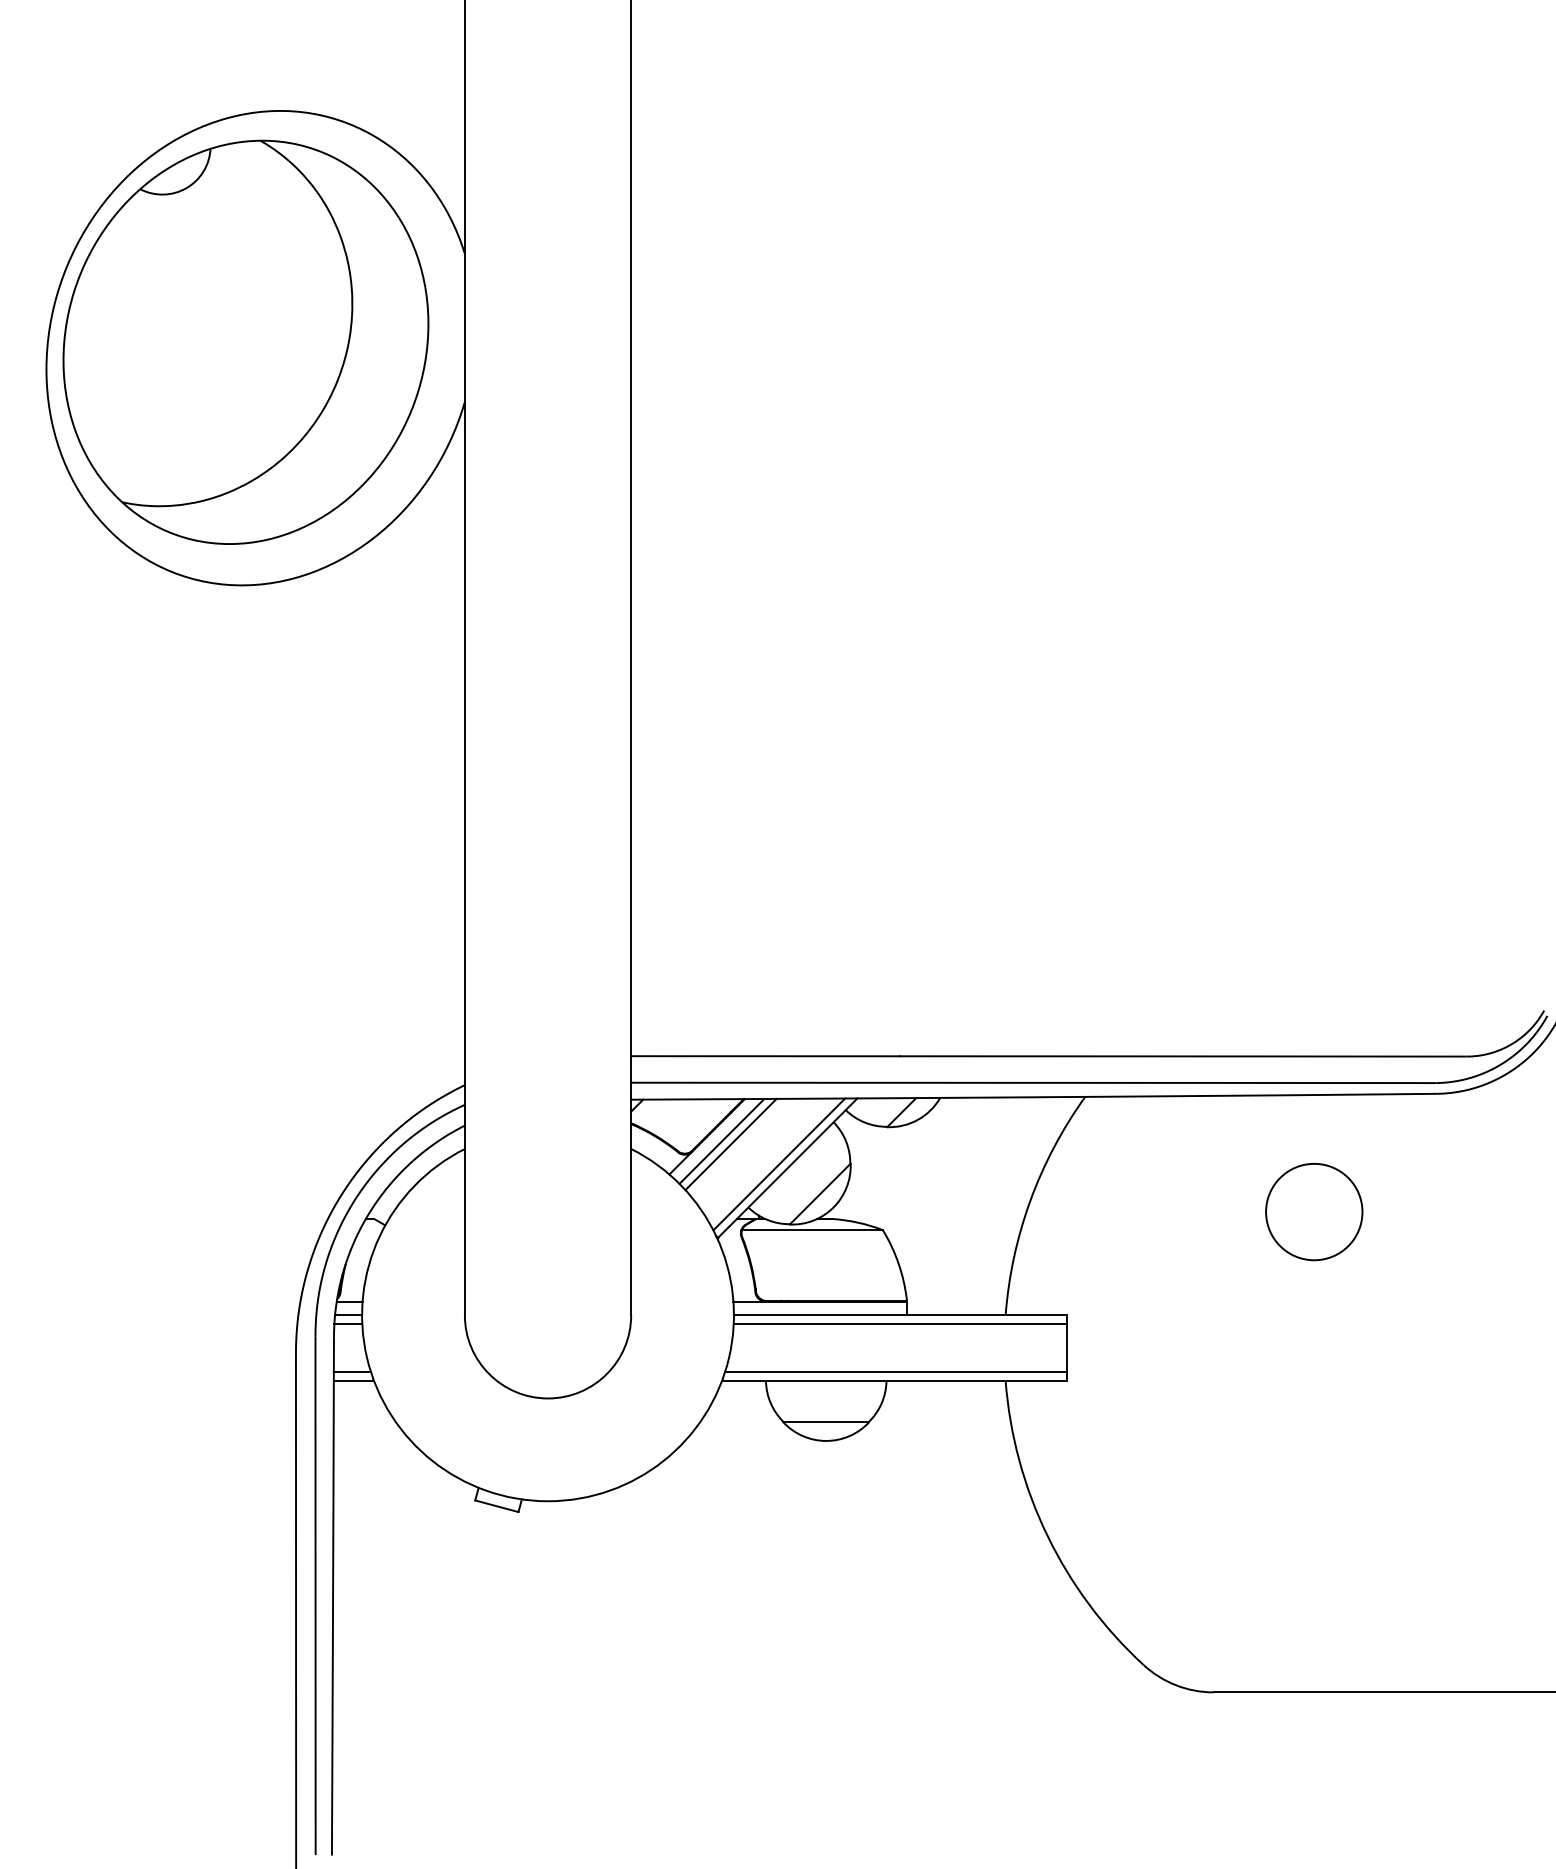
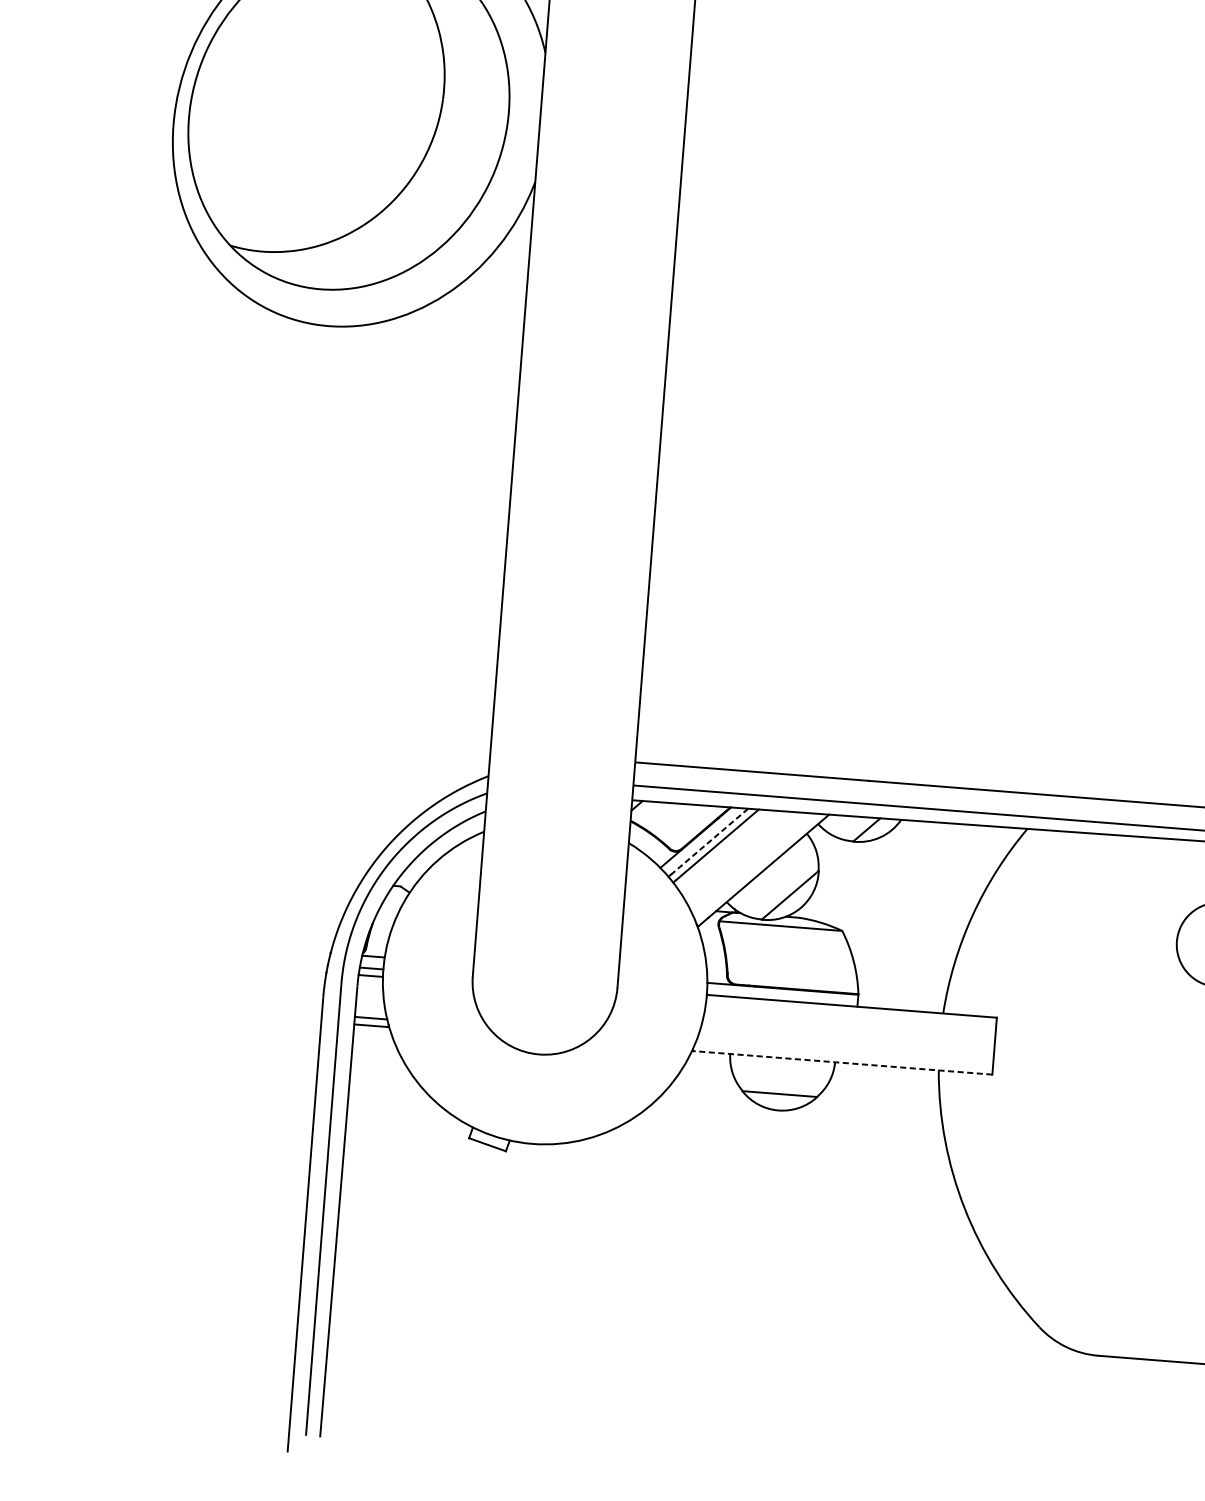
line: (722, 1140) -> (708, 841), solid -> dashed
line: (779, 1164) -> (756, 866), removed
line: (900, 1323) -> (851, 1013), removed
line: (896, 1372) -> (844, 1055), removed
line: (894, 1380) -> (842, 1062), solid -> dashed

